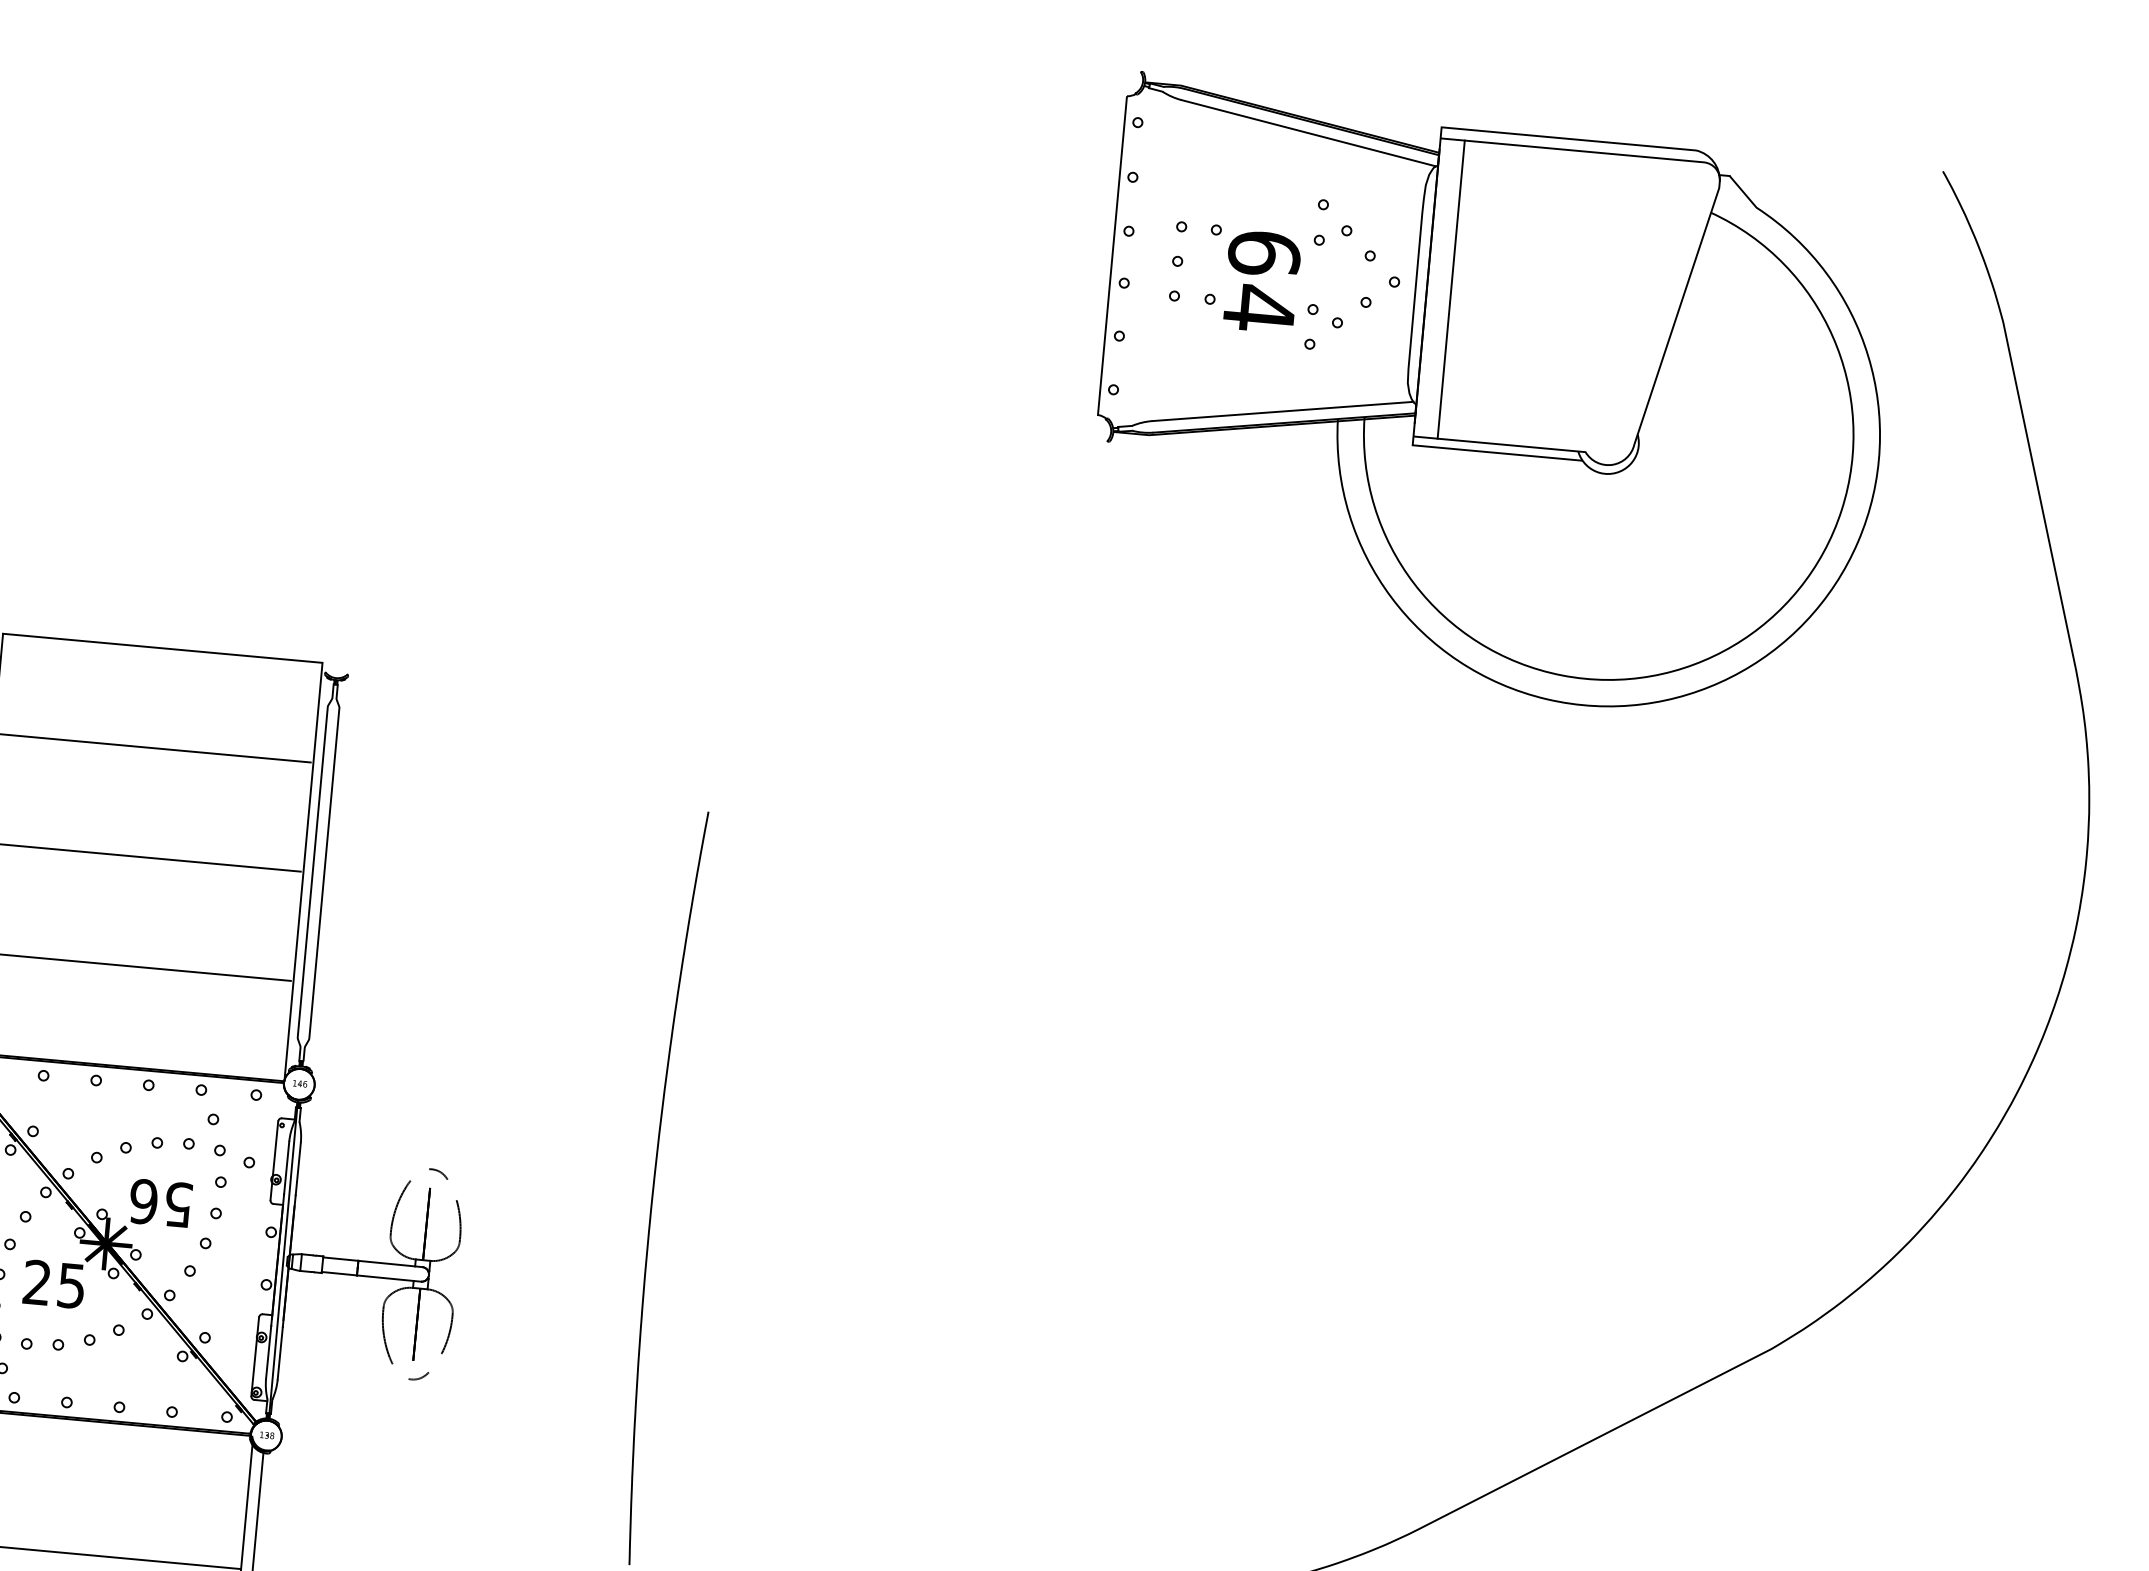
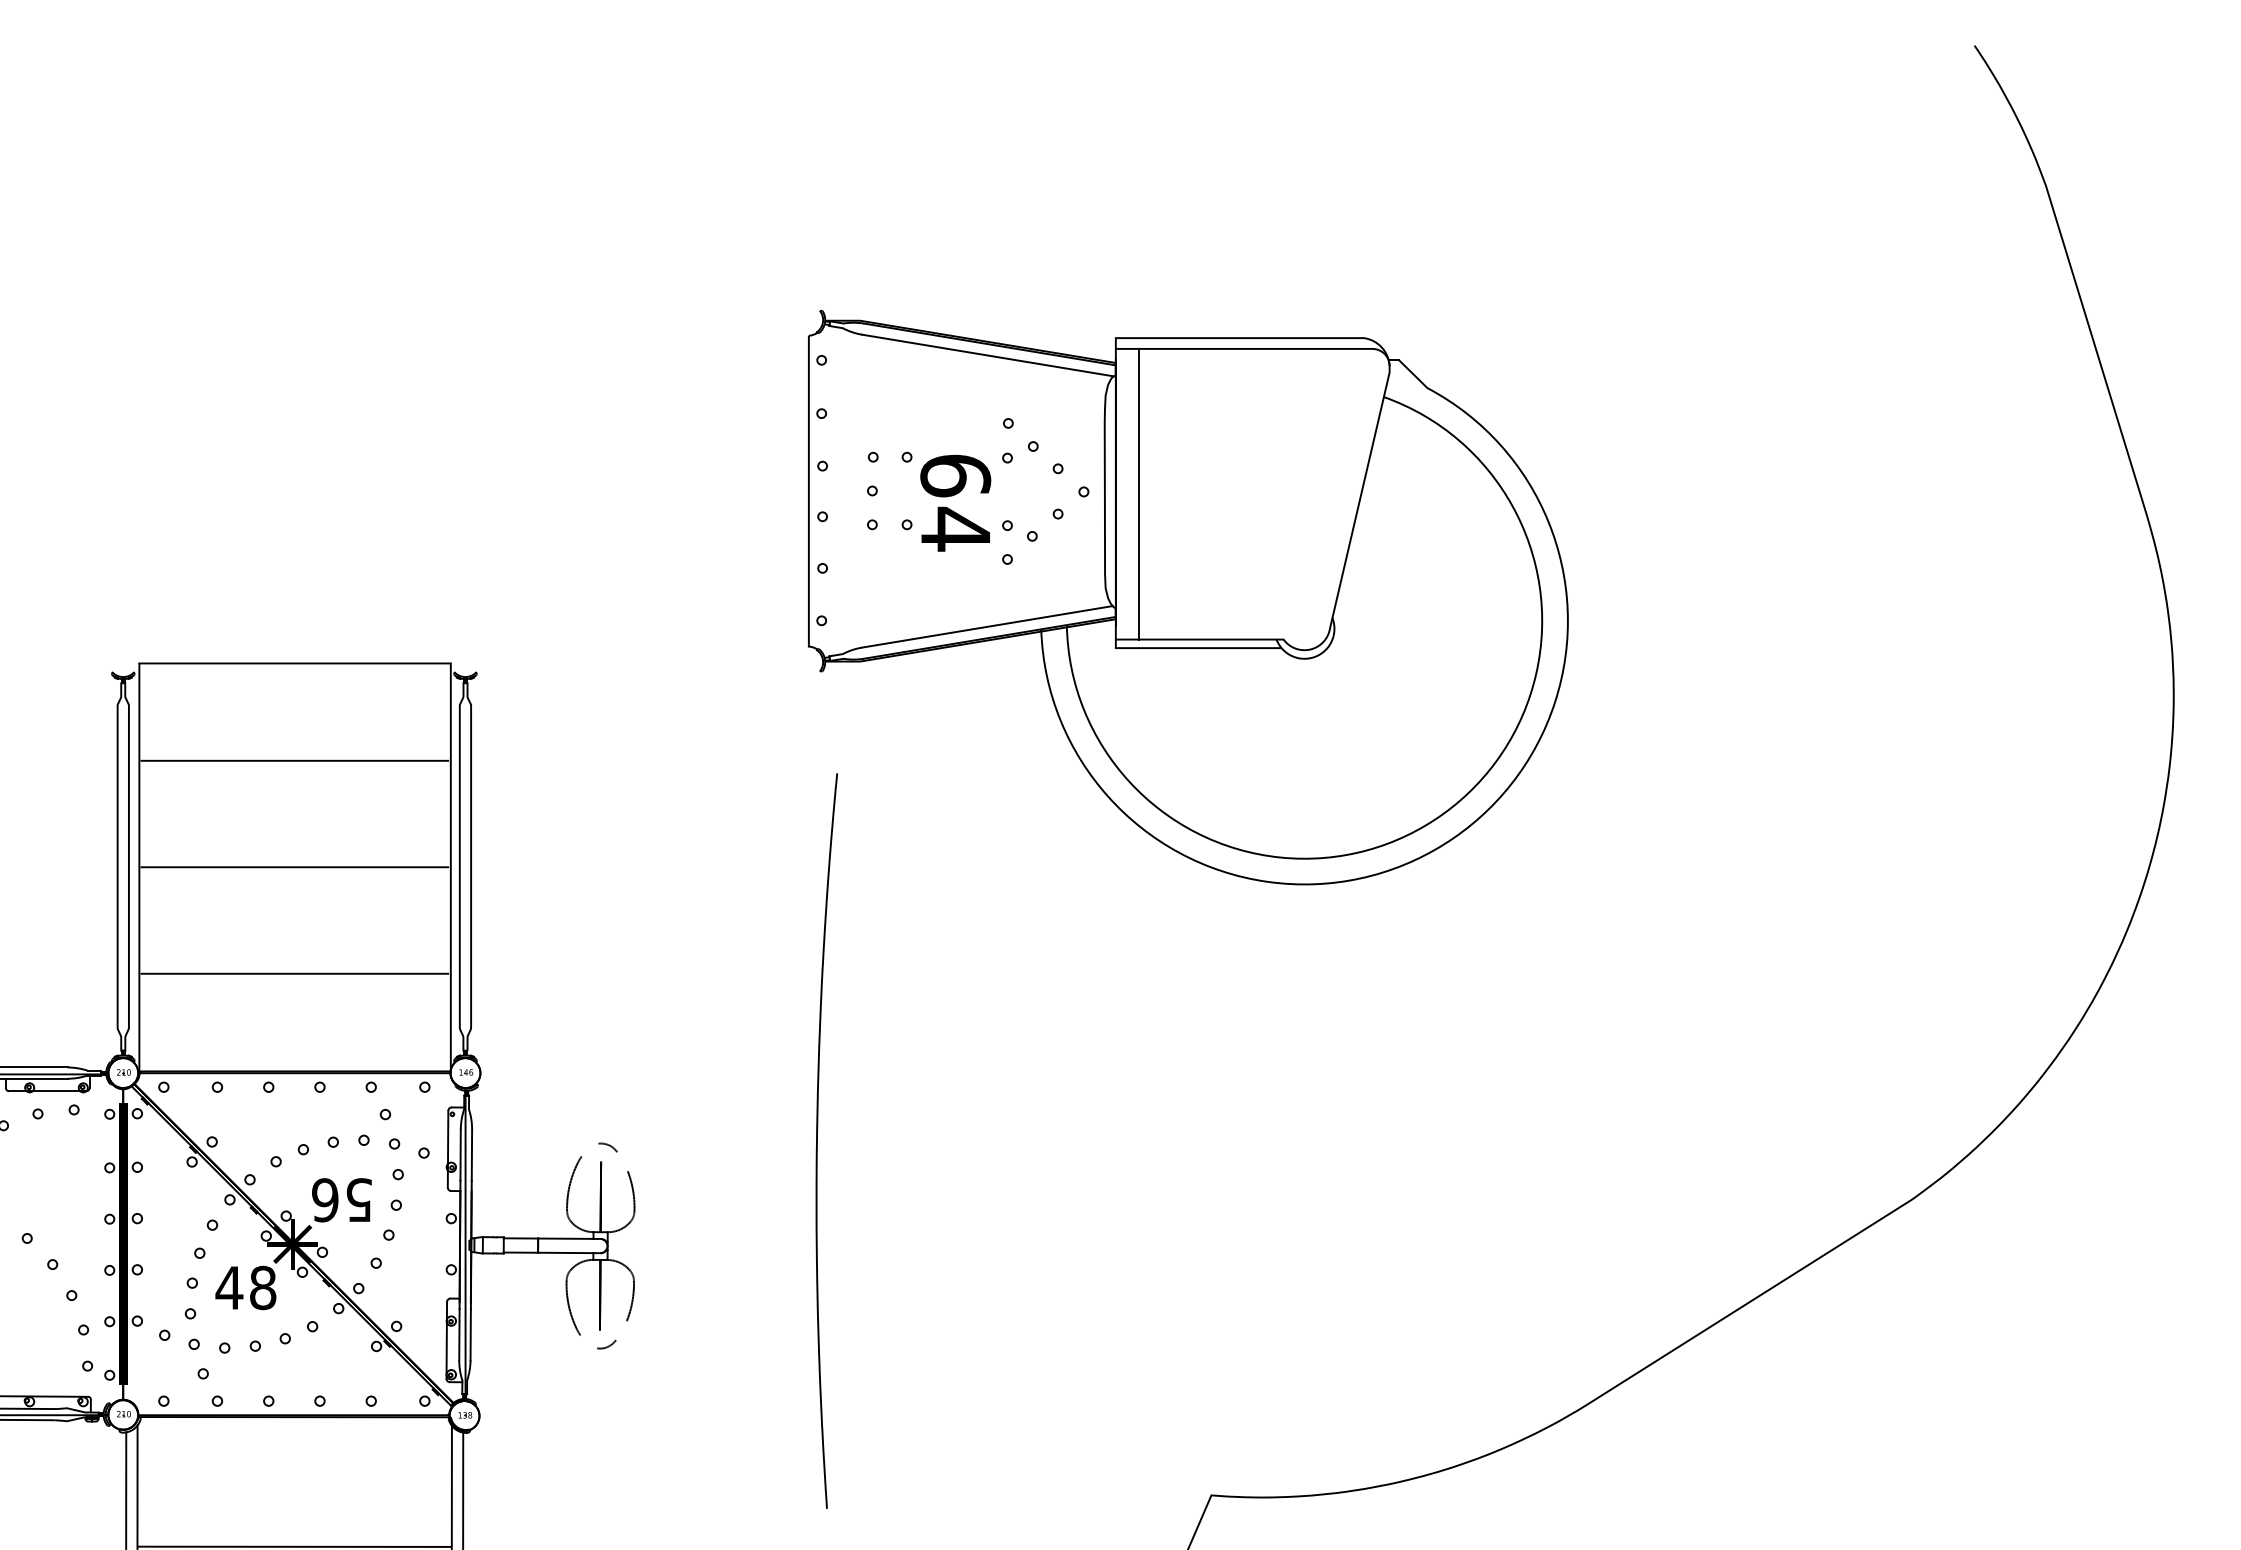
part: (1491, 400) -> (1188, 597), moved
text: (53, 1283) -> (245, 1287), 25 -> 48

